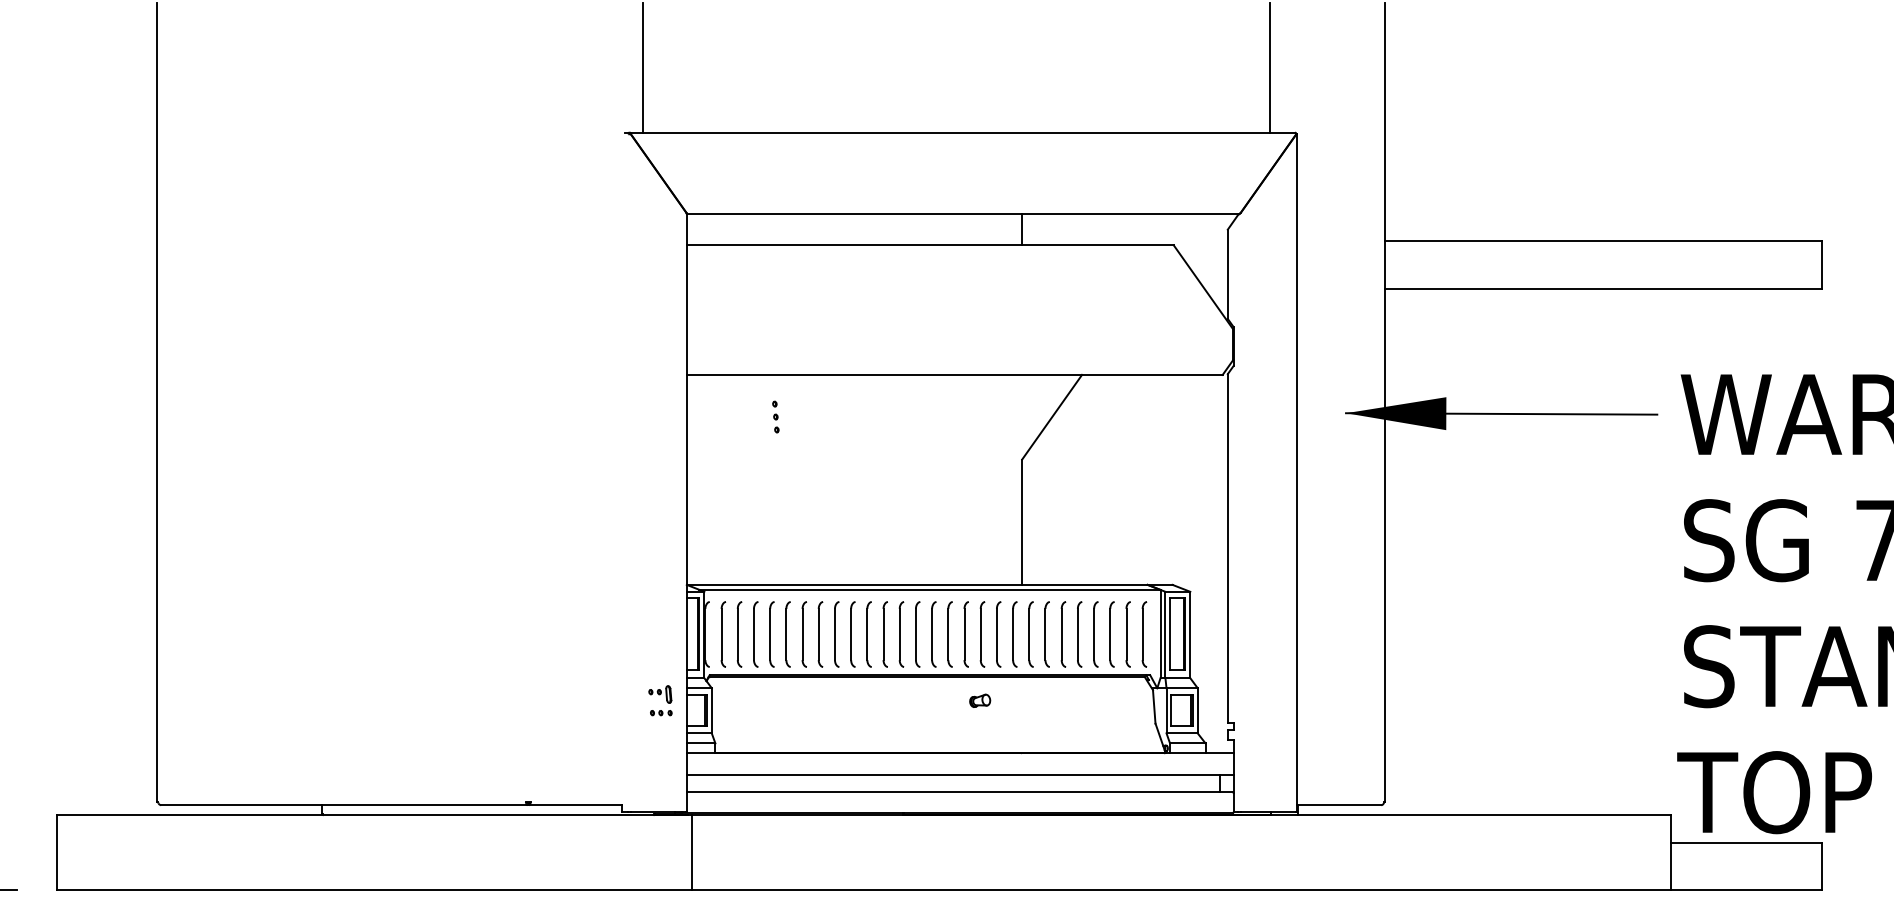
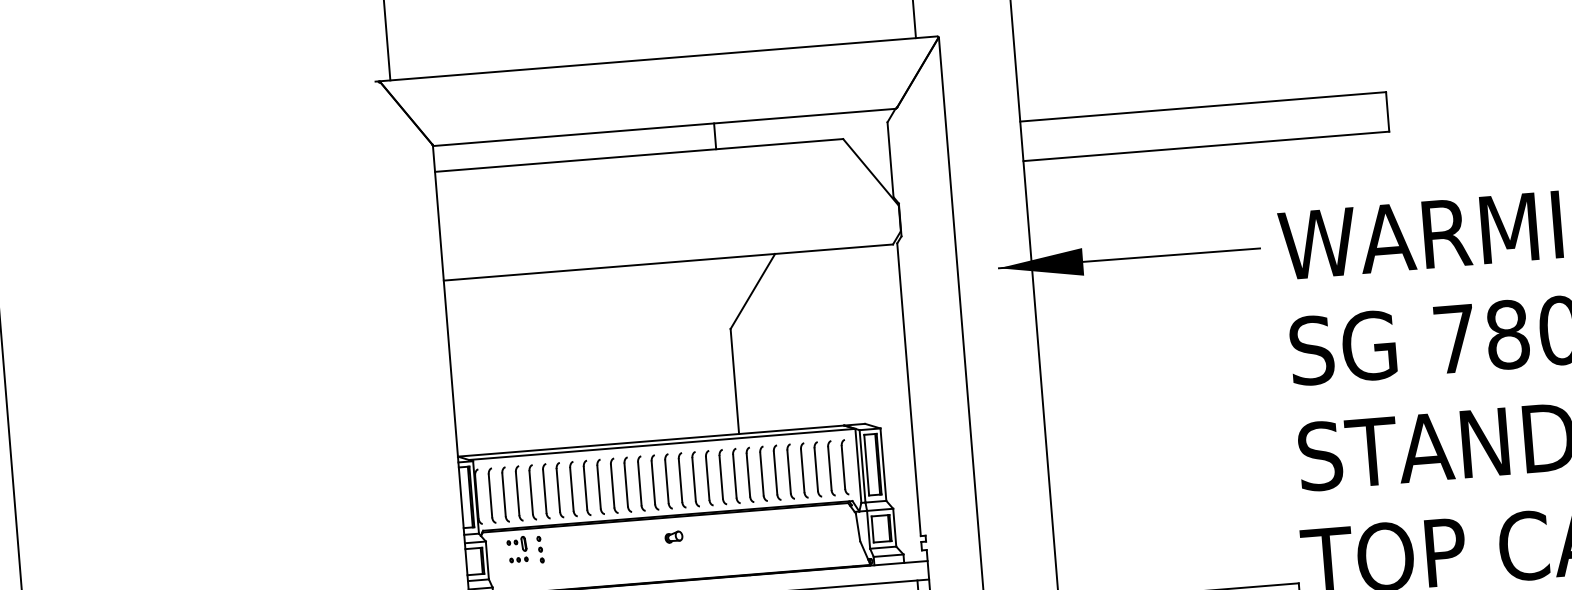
part: (775, 416) -> (540, 549), moved
part: (660, 700) -> (517, 549), moved
part: (980, 700) -> (674, 536), moved

